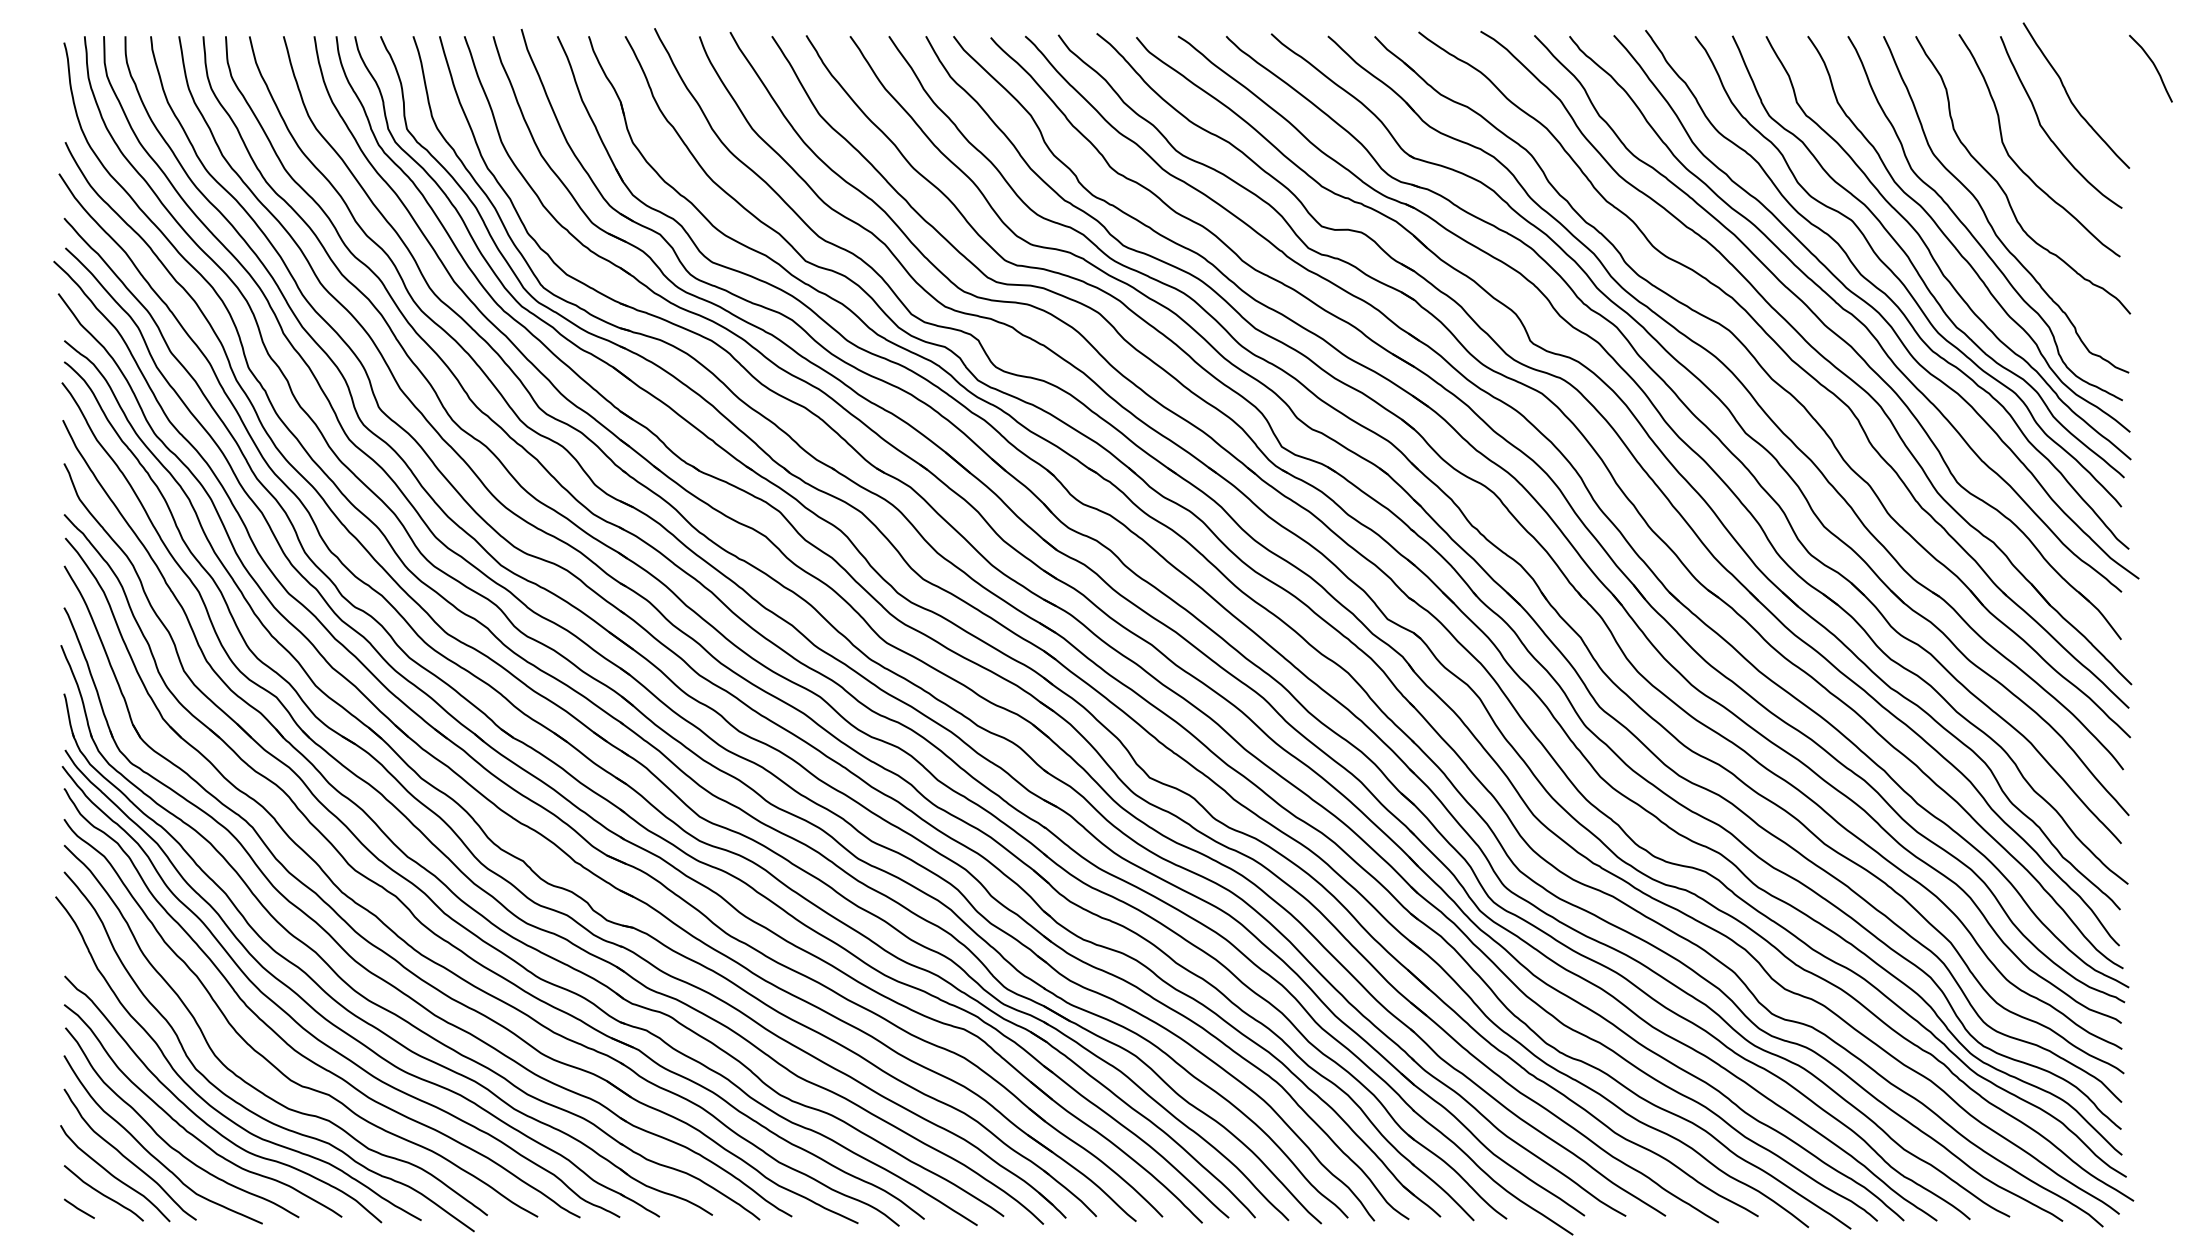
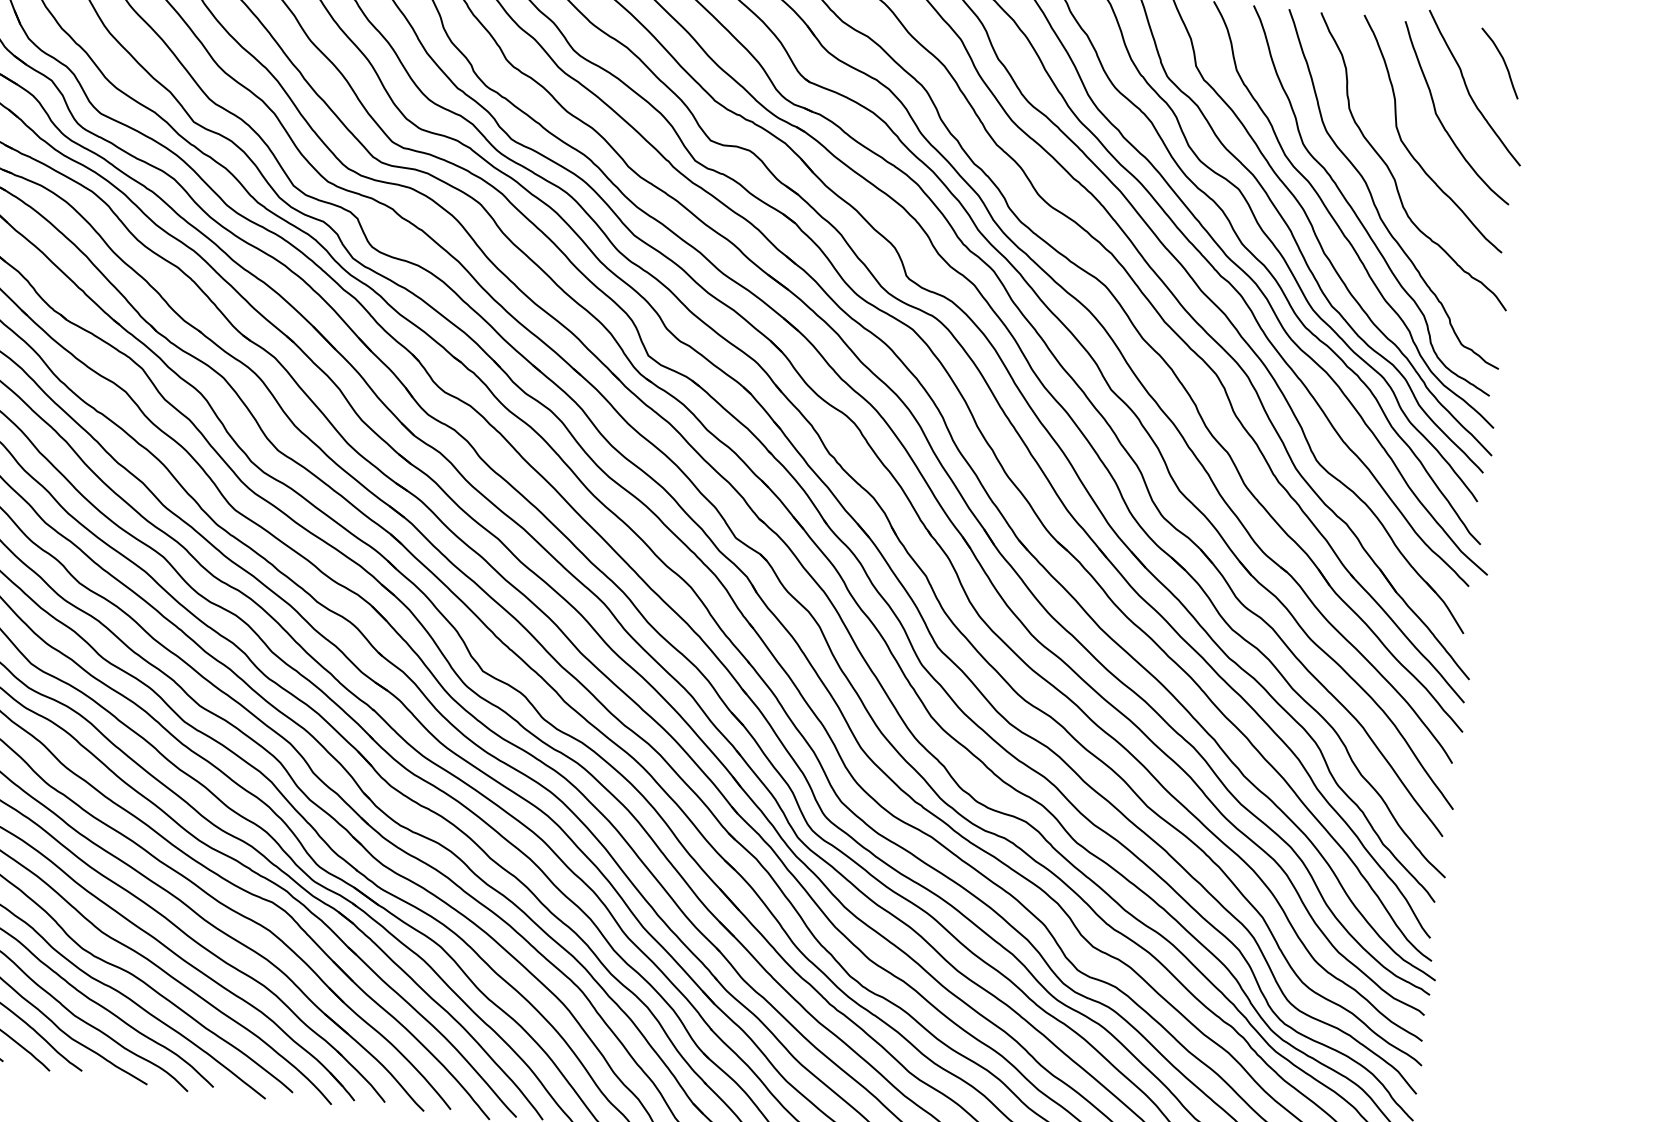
curve: (2154, 67) -> (1503, 62), moved

